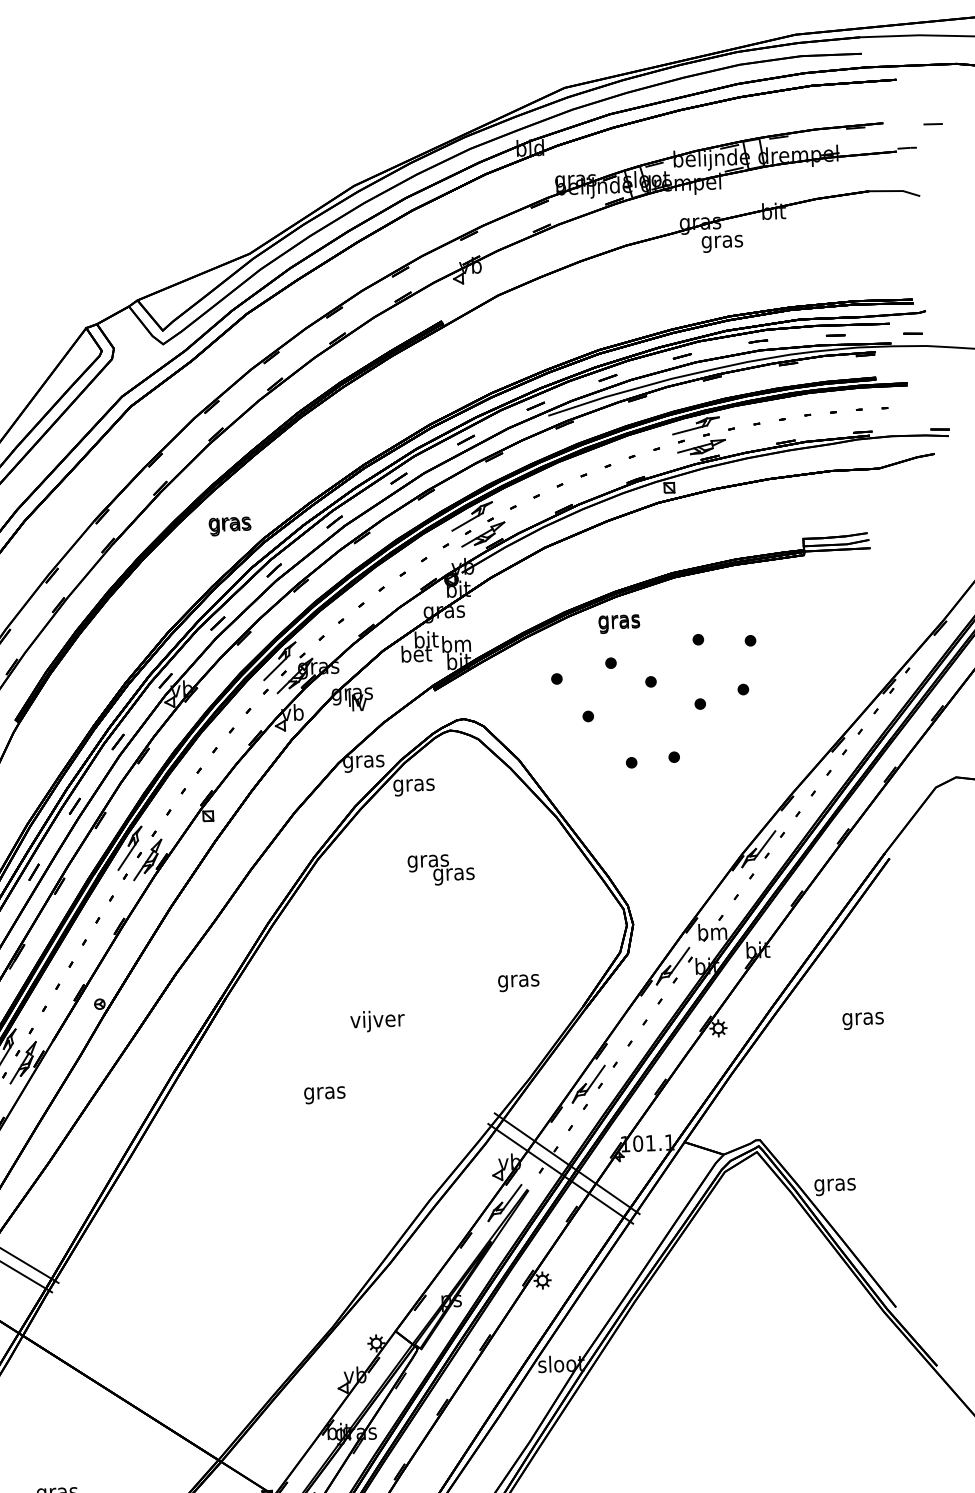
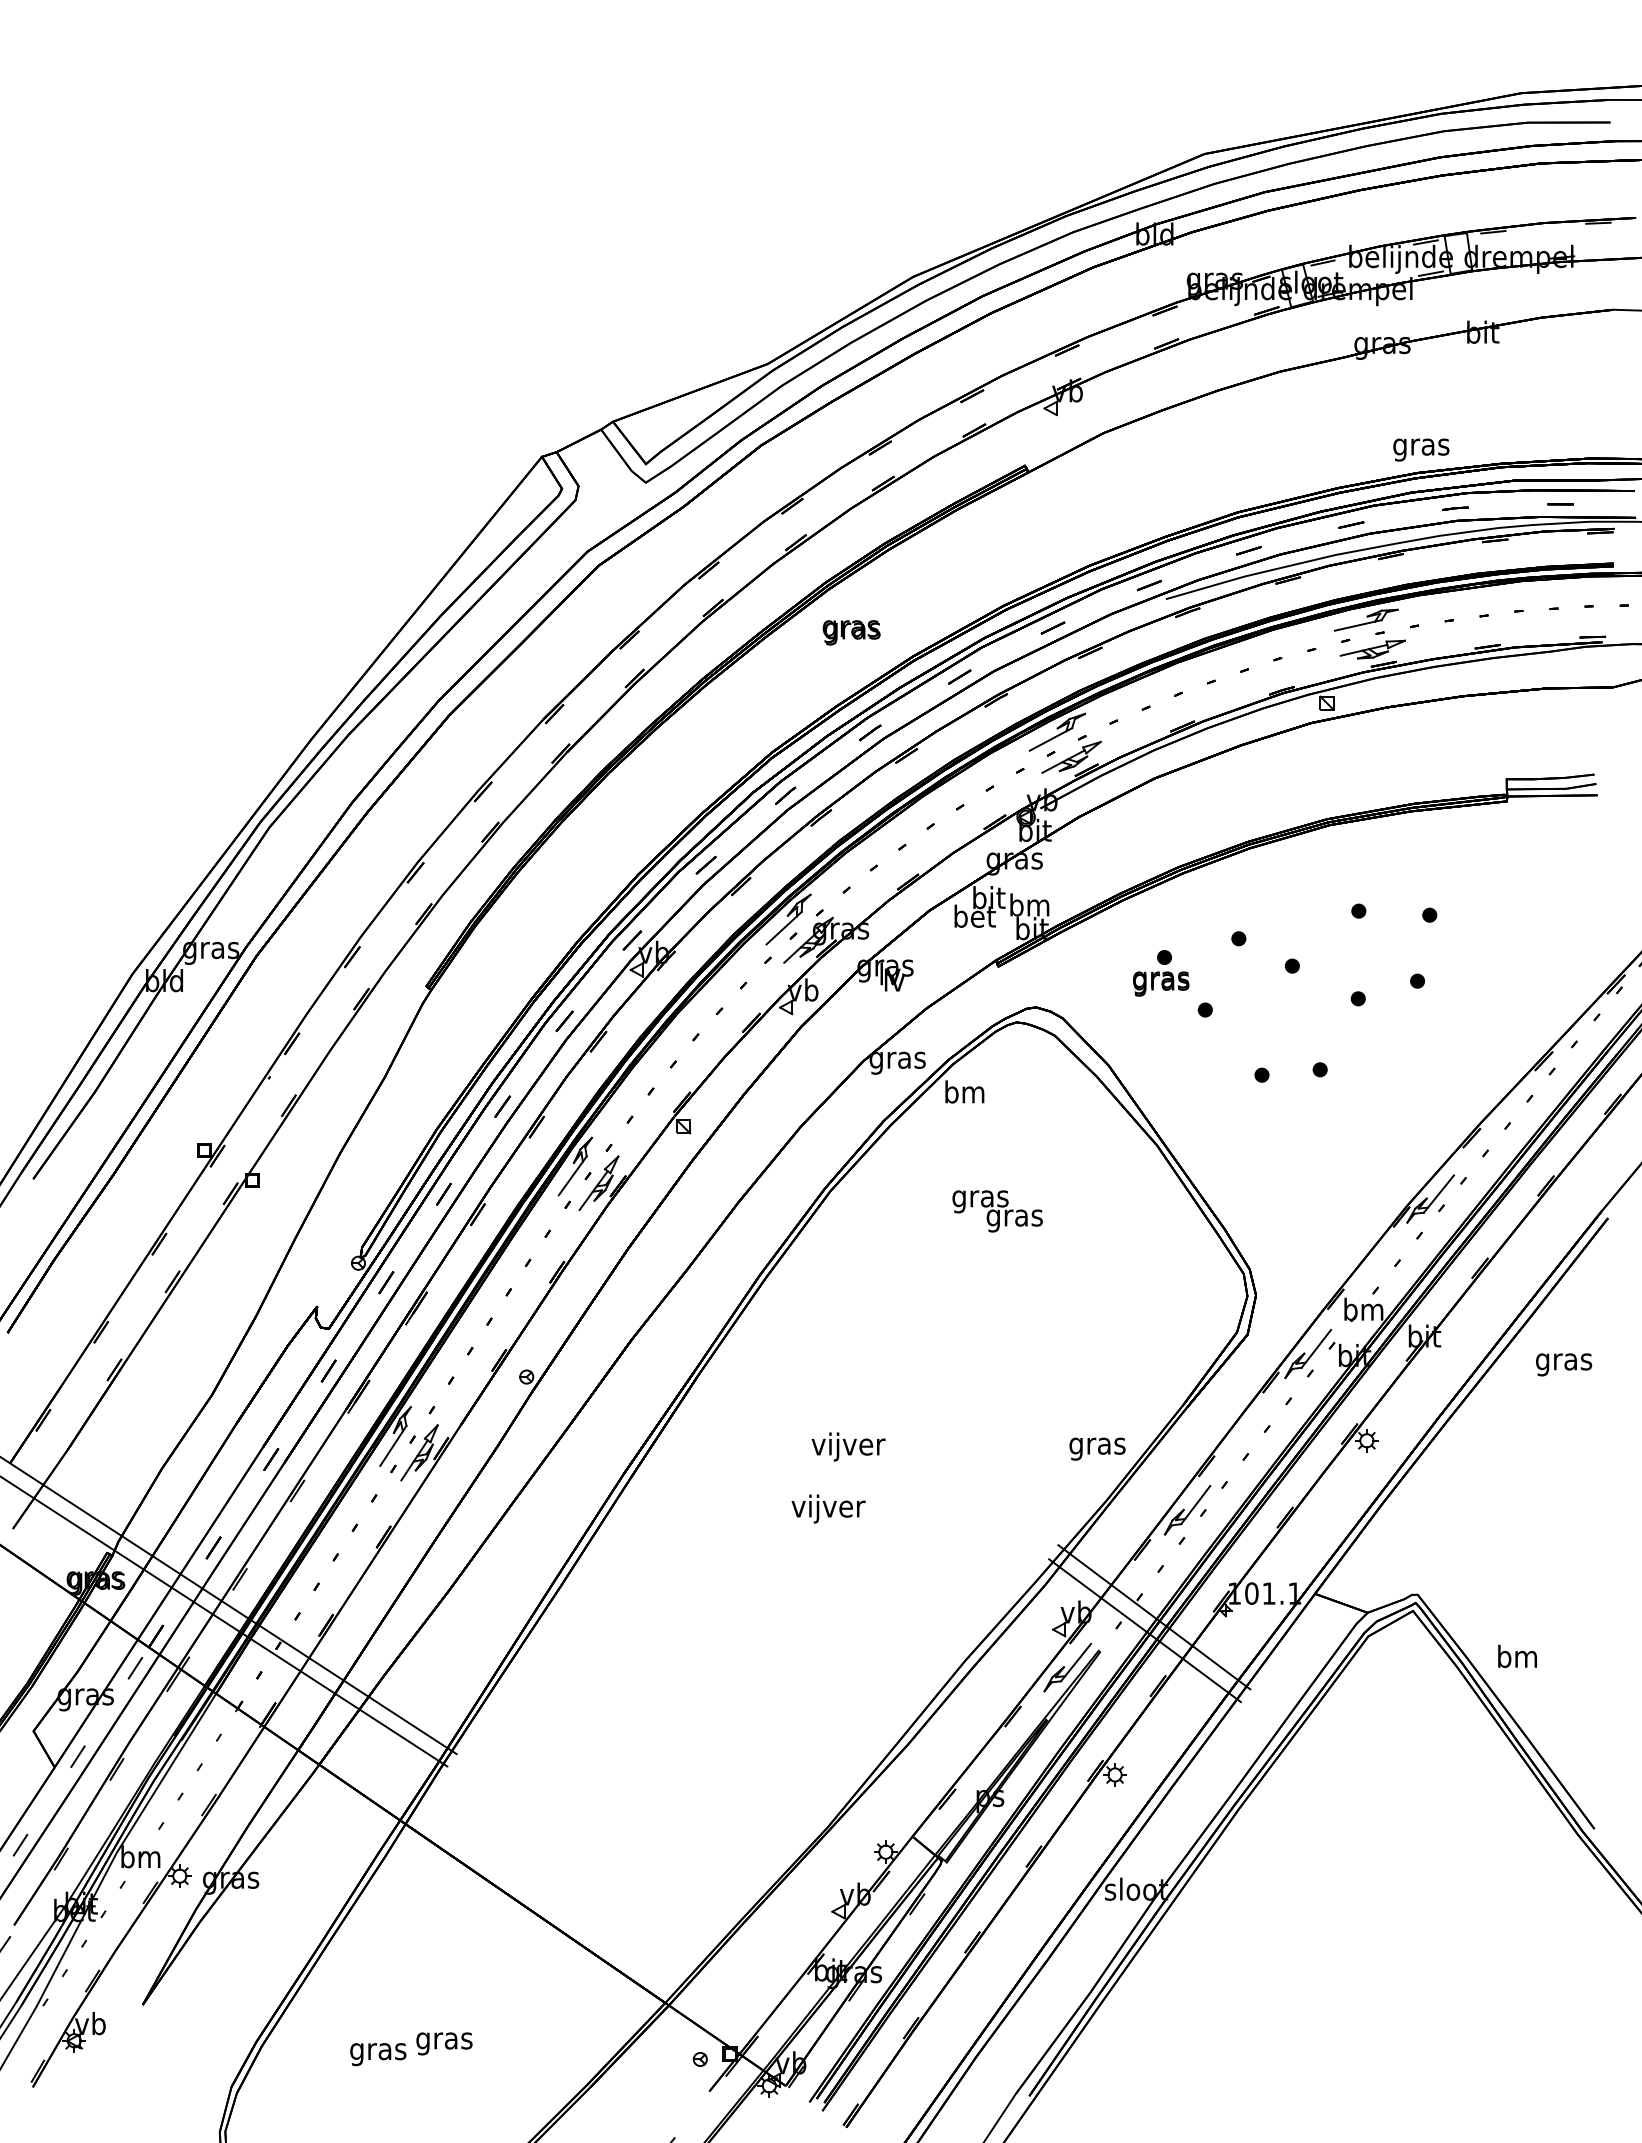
text: (722, 243) -> (1421, 449), moved
text: (229, 526) -> (851, 632), moved
text: (619, 623) -> (1161, 983), moved
text: (413, 784) -> (964, 1094), gras -> bm
text: (518, 982) -> (1097, 1448), moved
text: (377, 1020) -> (848, 1446), moved
text: (863, 1020) -> (1564, 1364), moved
text: (325, 1092) -> (828, 1508), gras -> vijver
text: (834, 1184) -> (1517, 1658), gras -> bm

